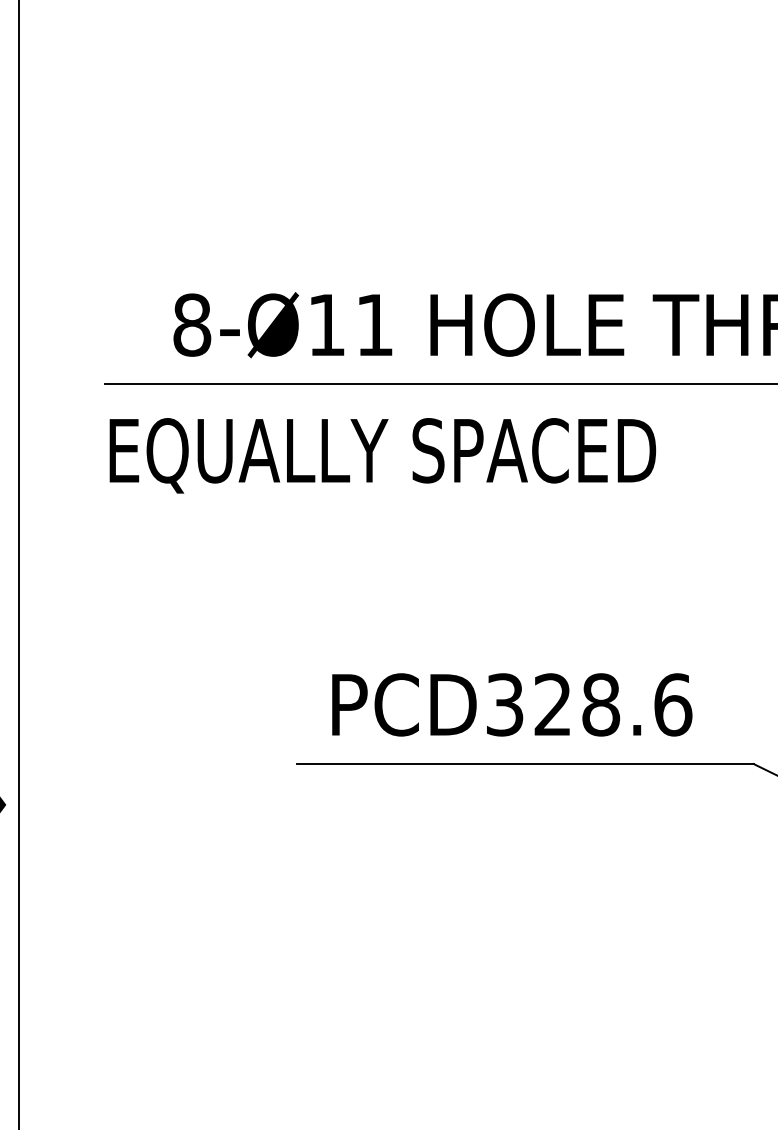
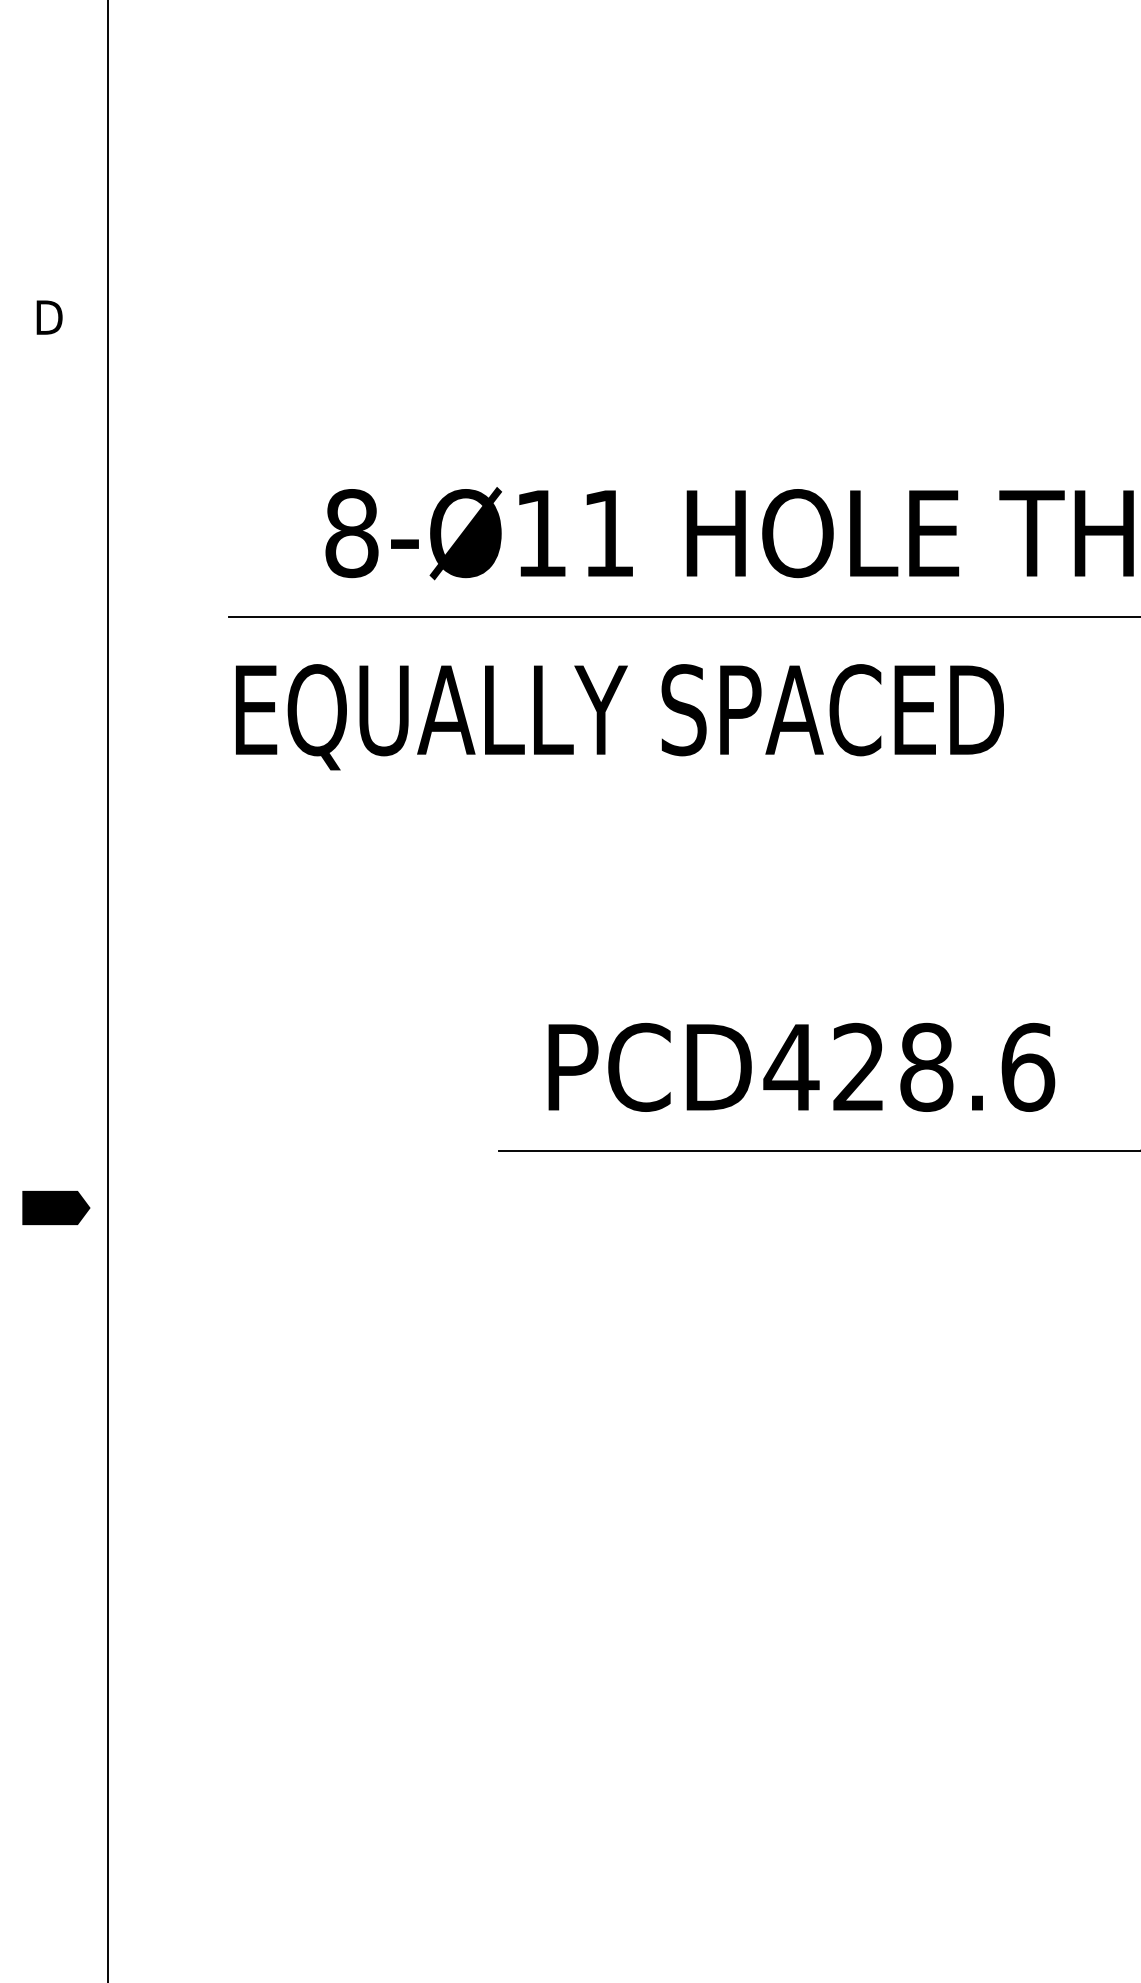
text: (504, 704) -> (791, 1066), PCD328.6 -> PCD428.6

